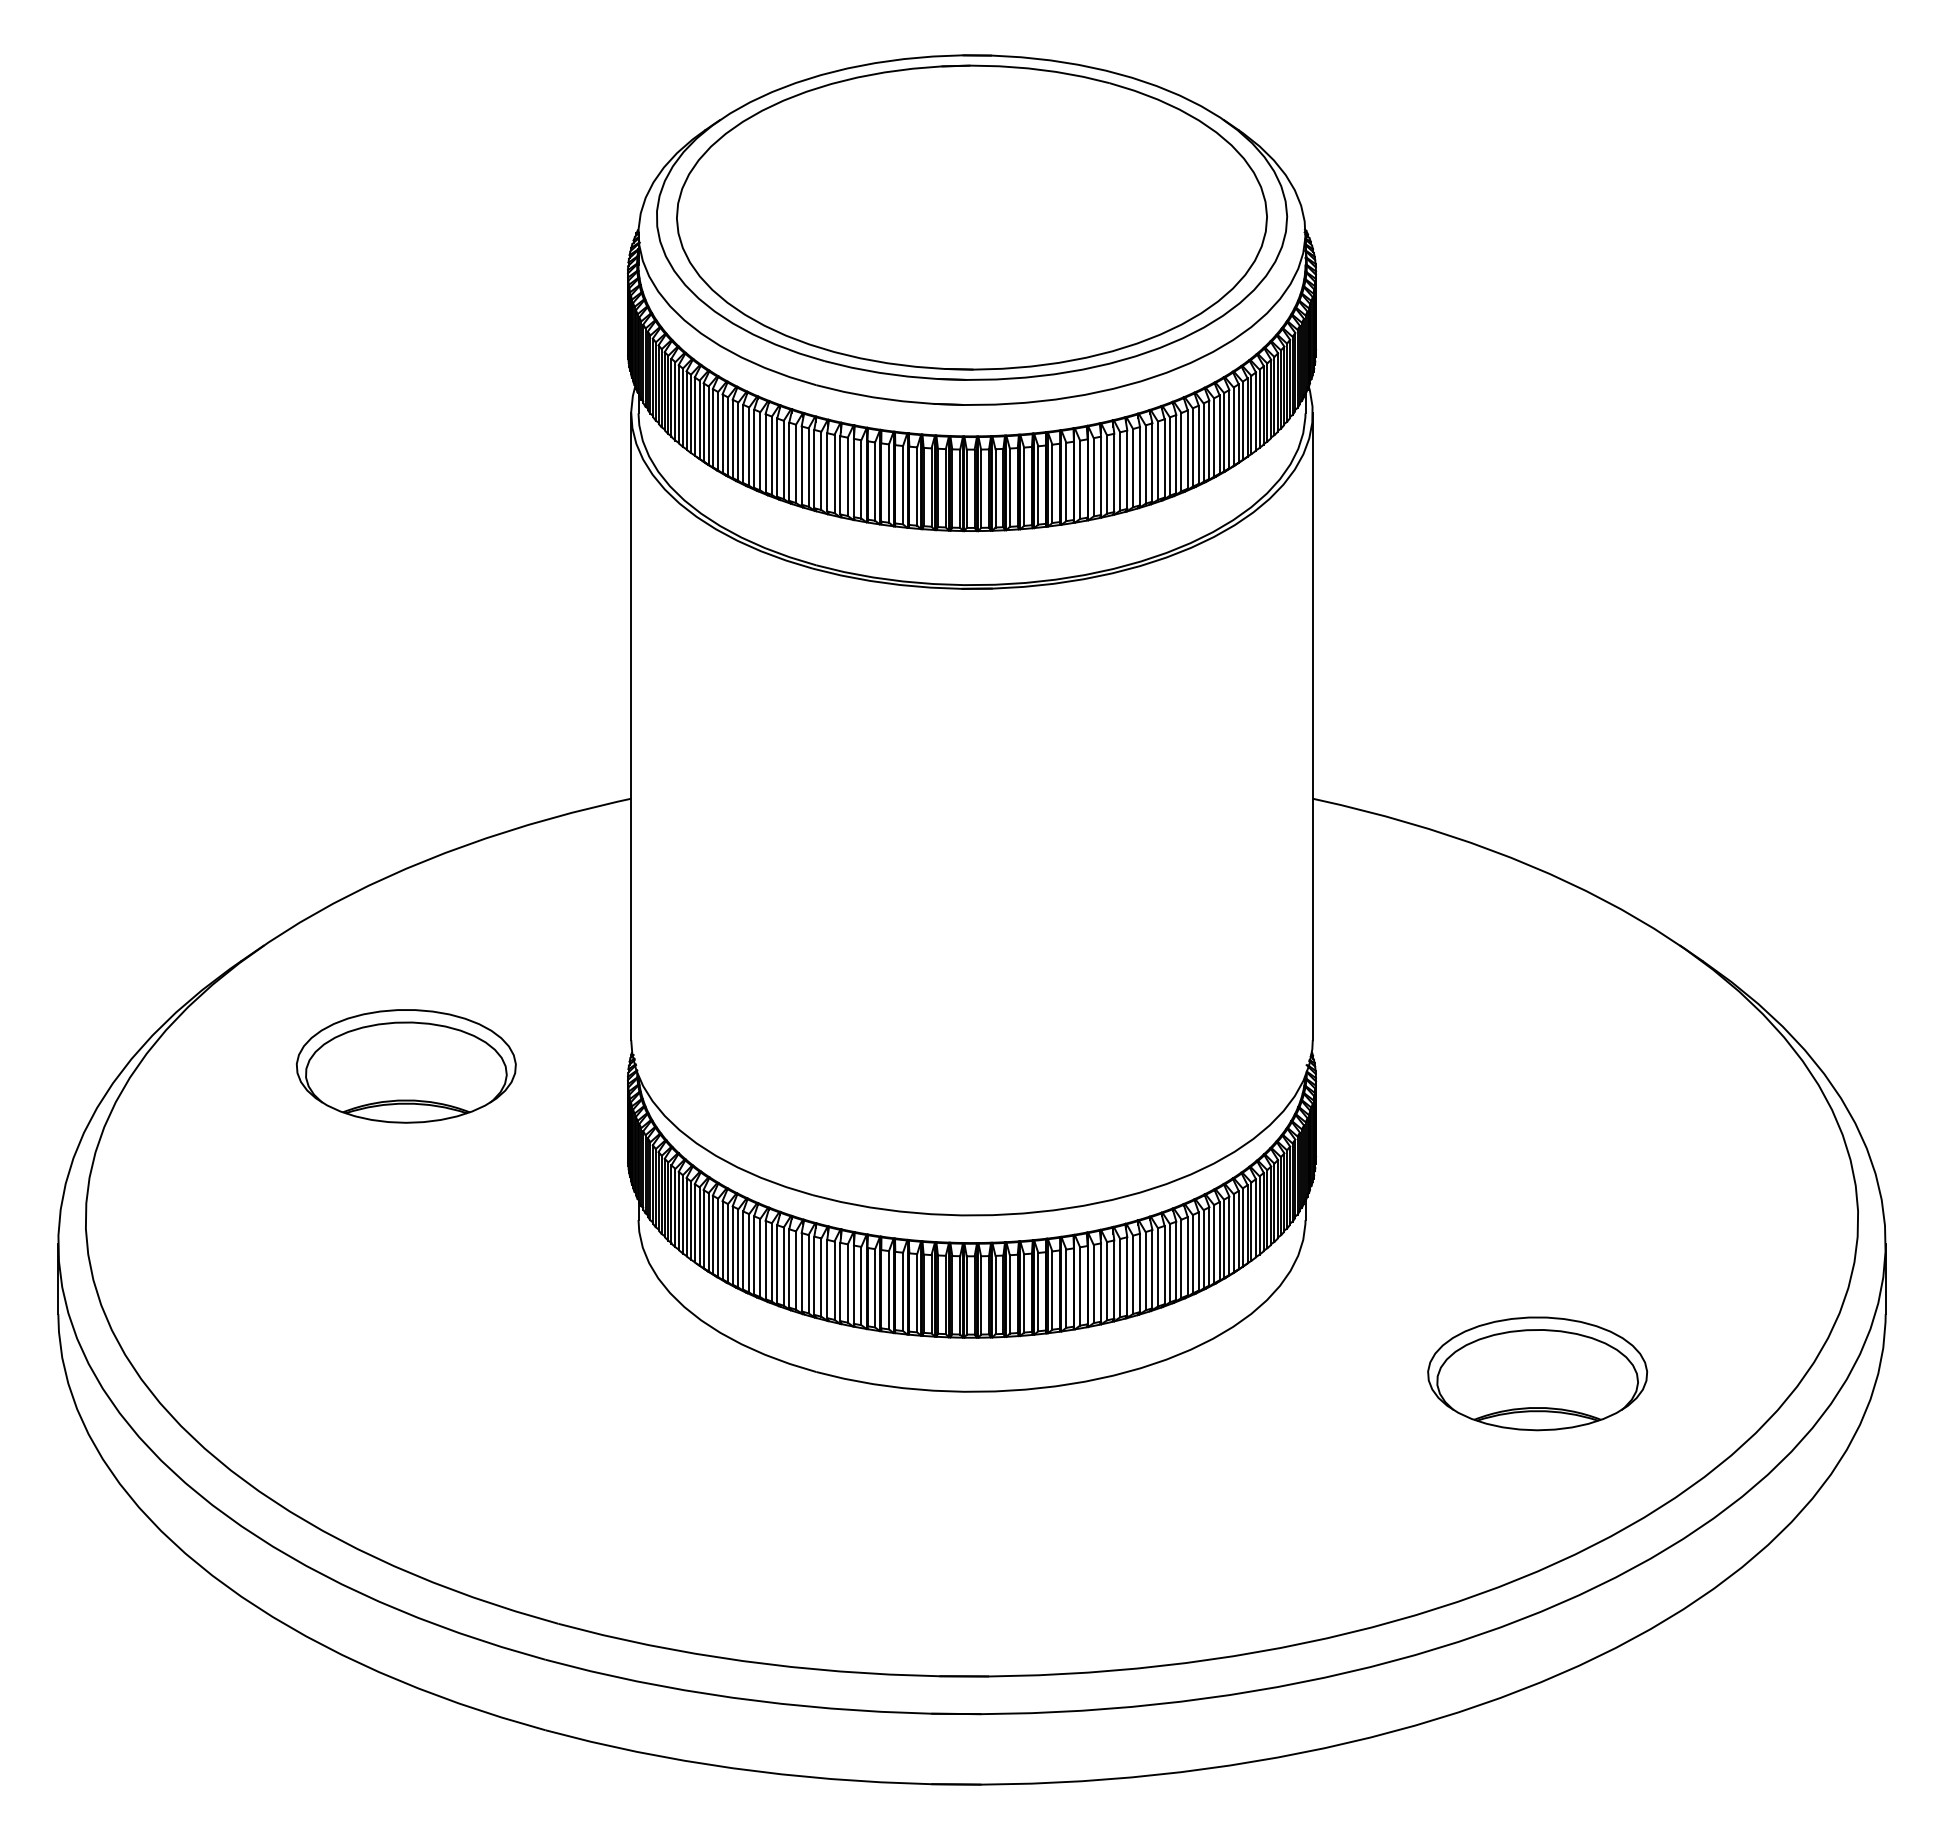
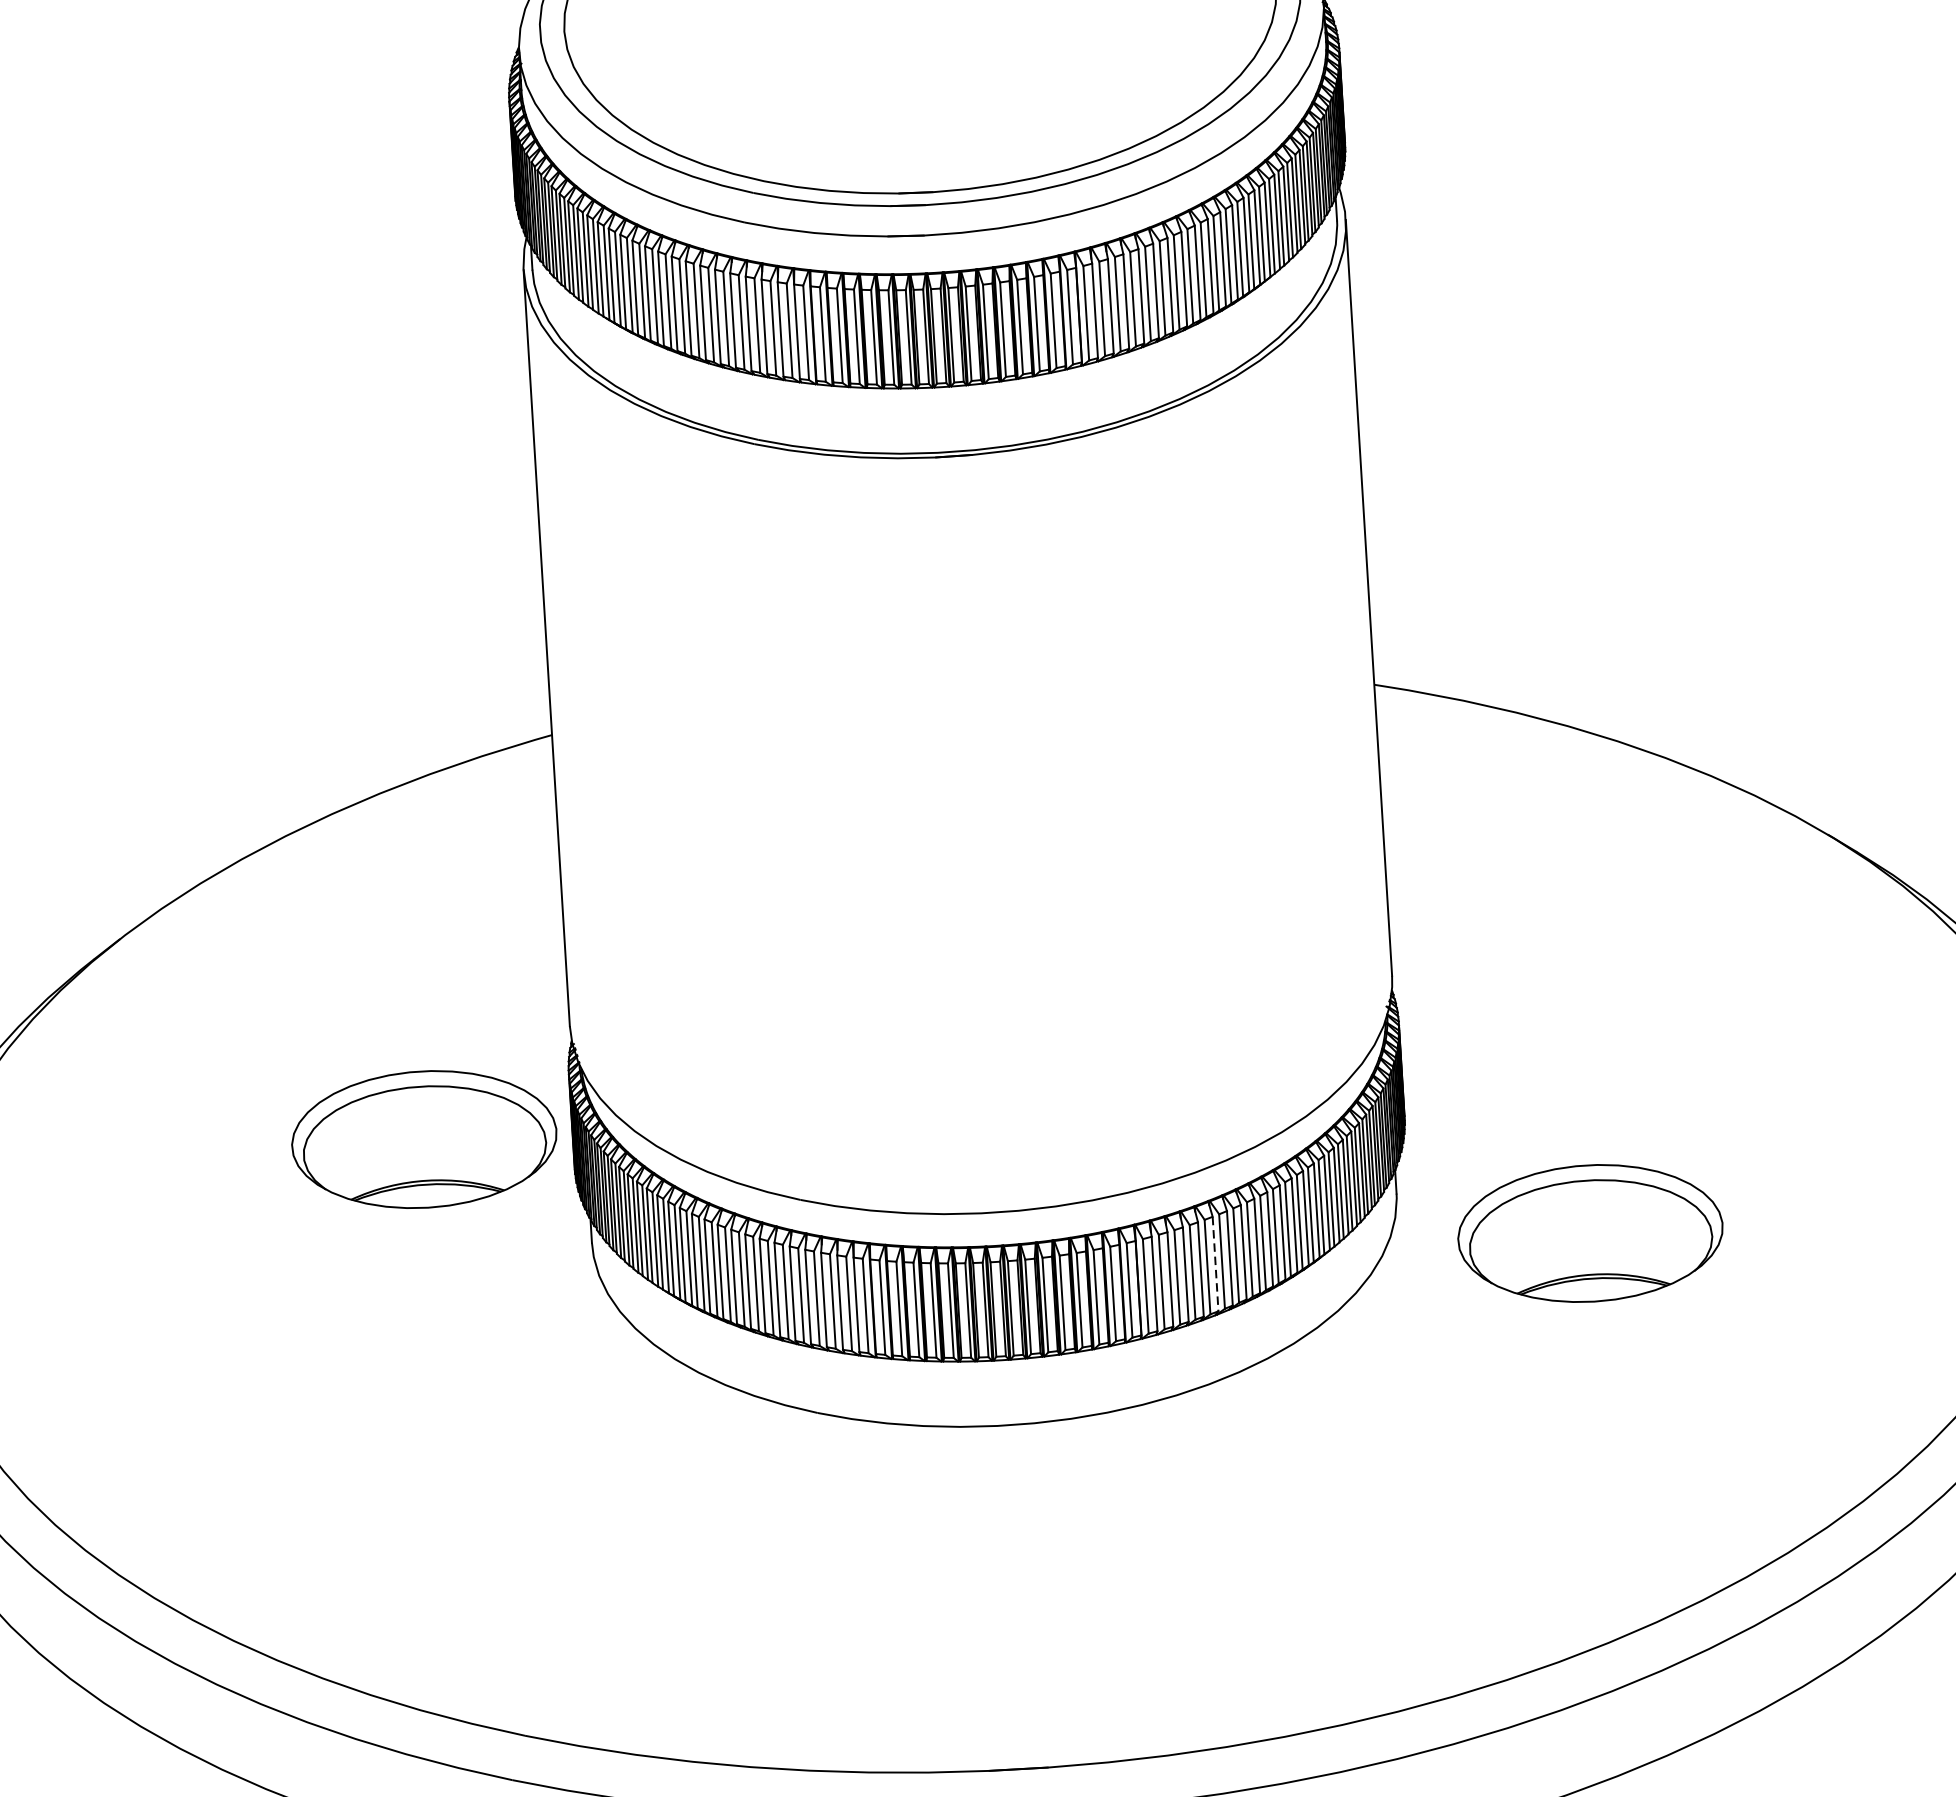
part: (405, 1066) -> (423, 1139), moved
line: (1152, 1269) -> (1215, 1264), solid -> dashed
part: (1537, 1373) -> (1590, 1233), moved

